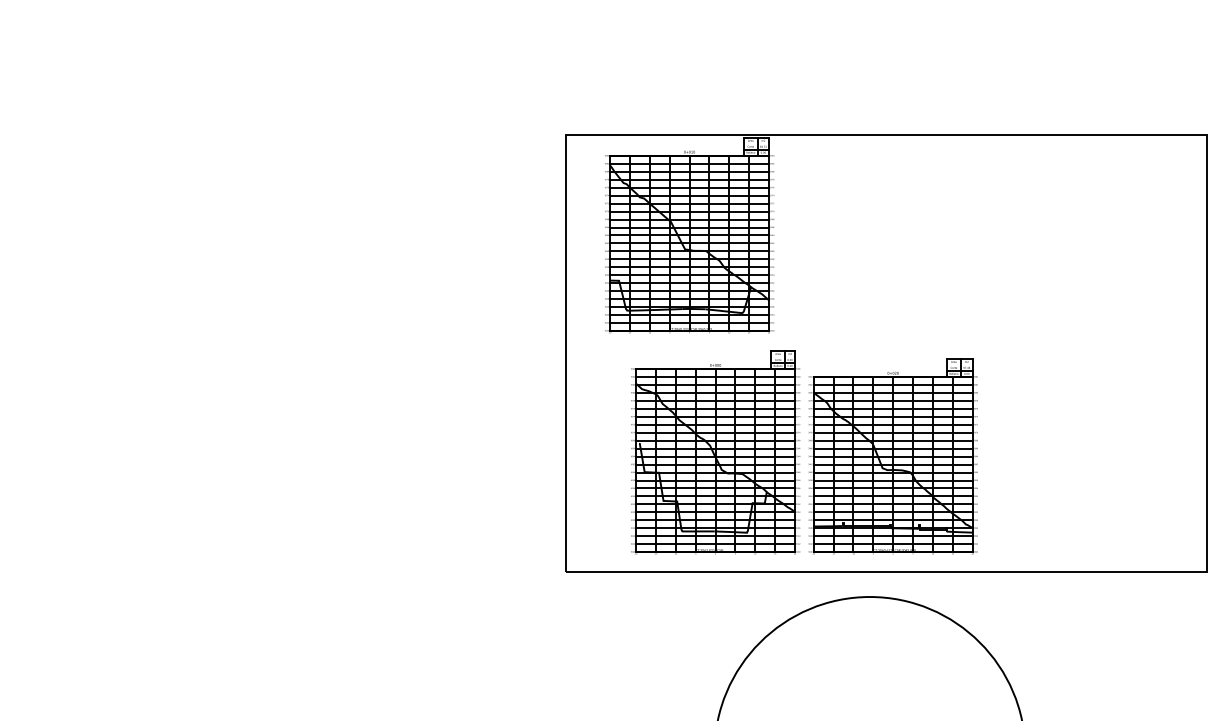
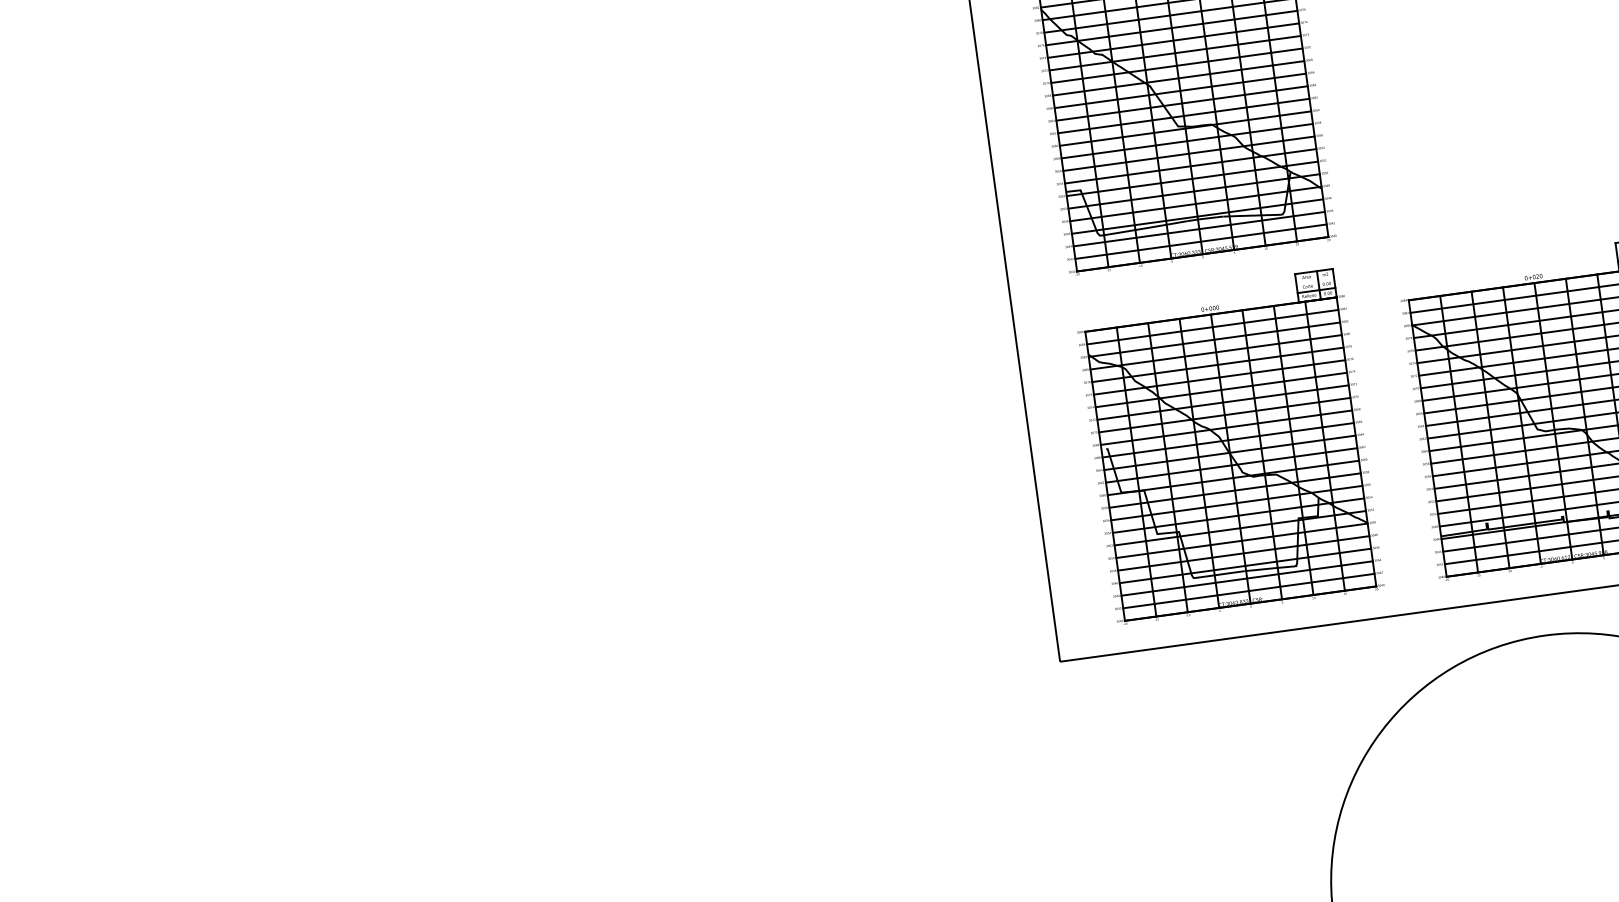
part: (715, 452) -> (1229, 446), moved

